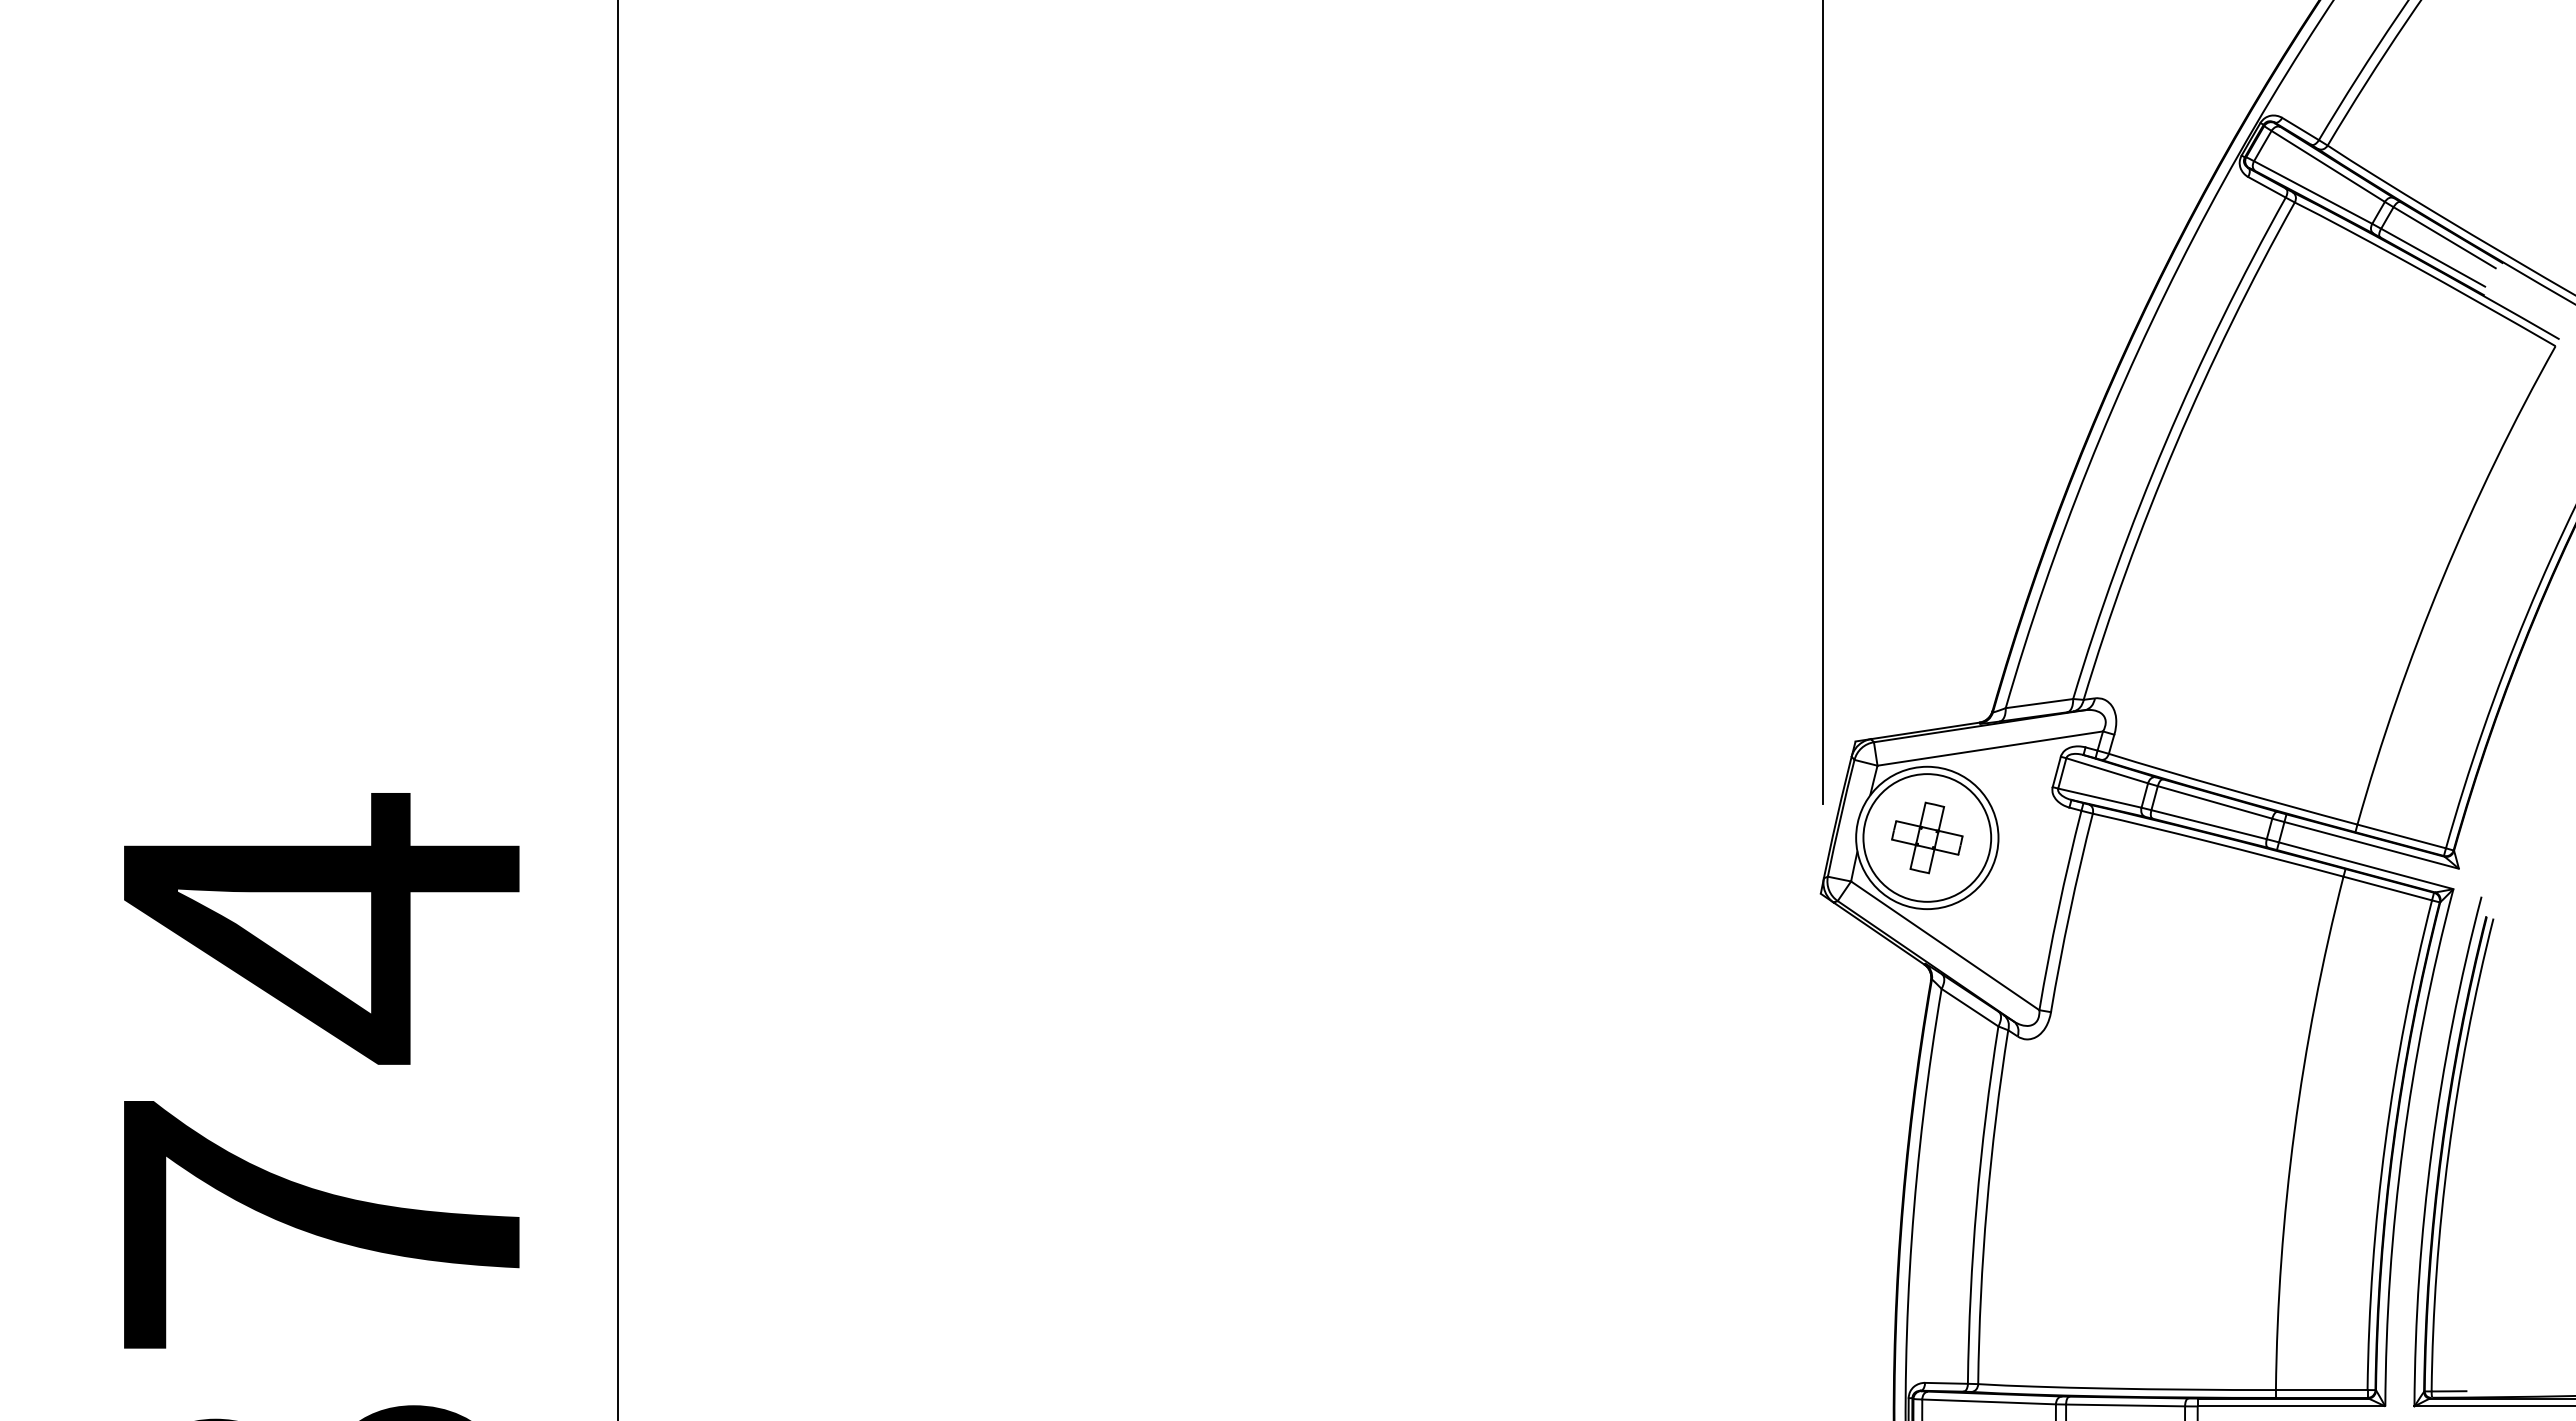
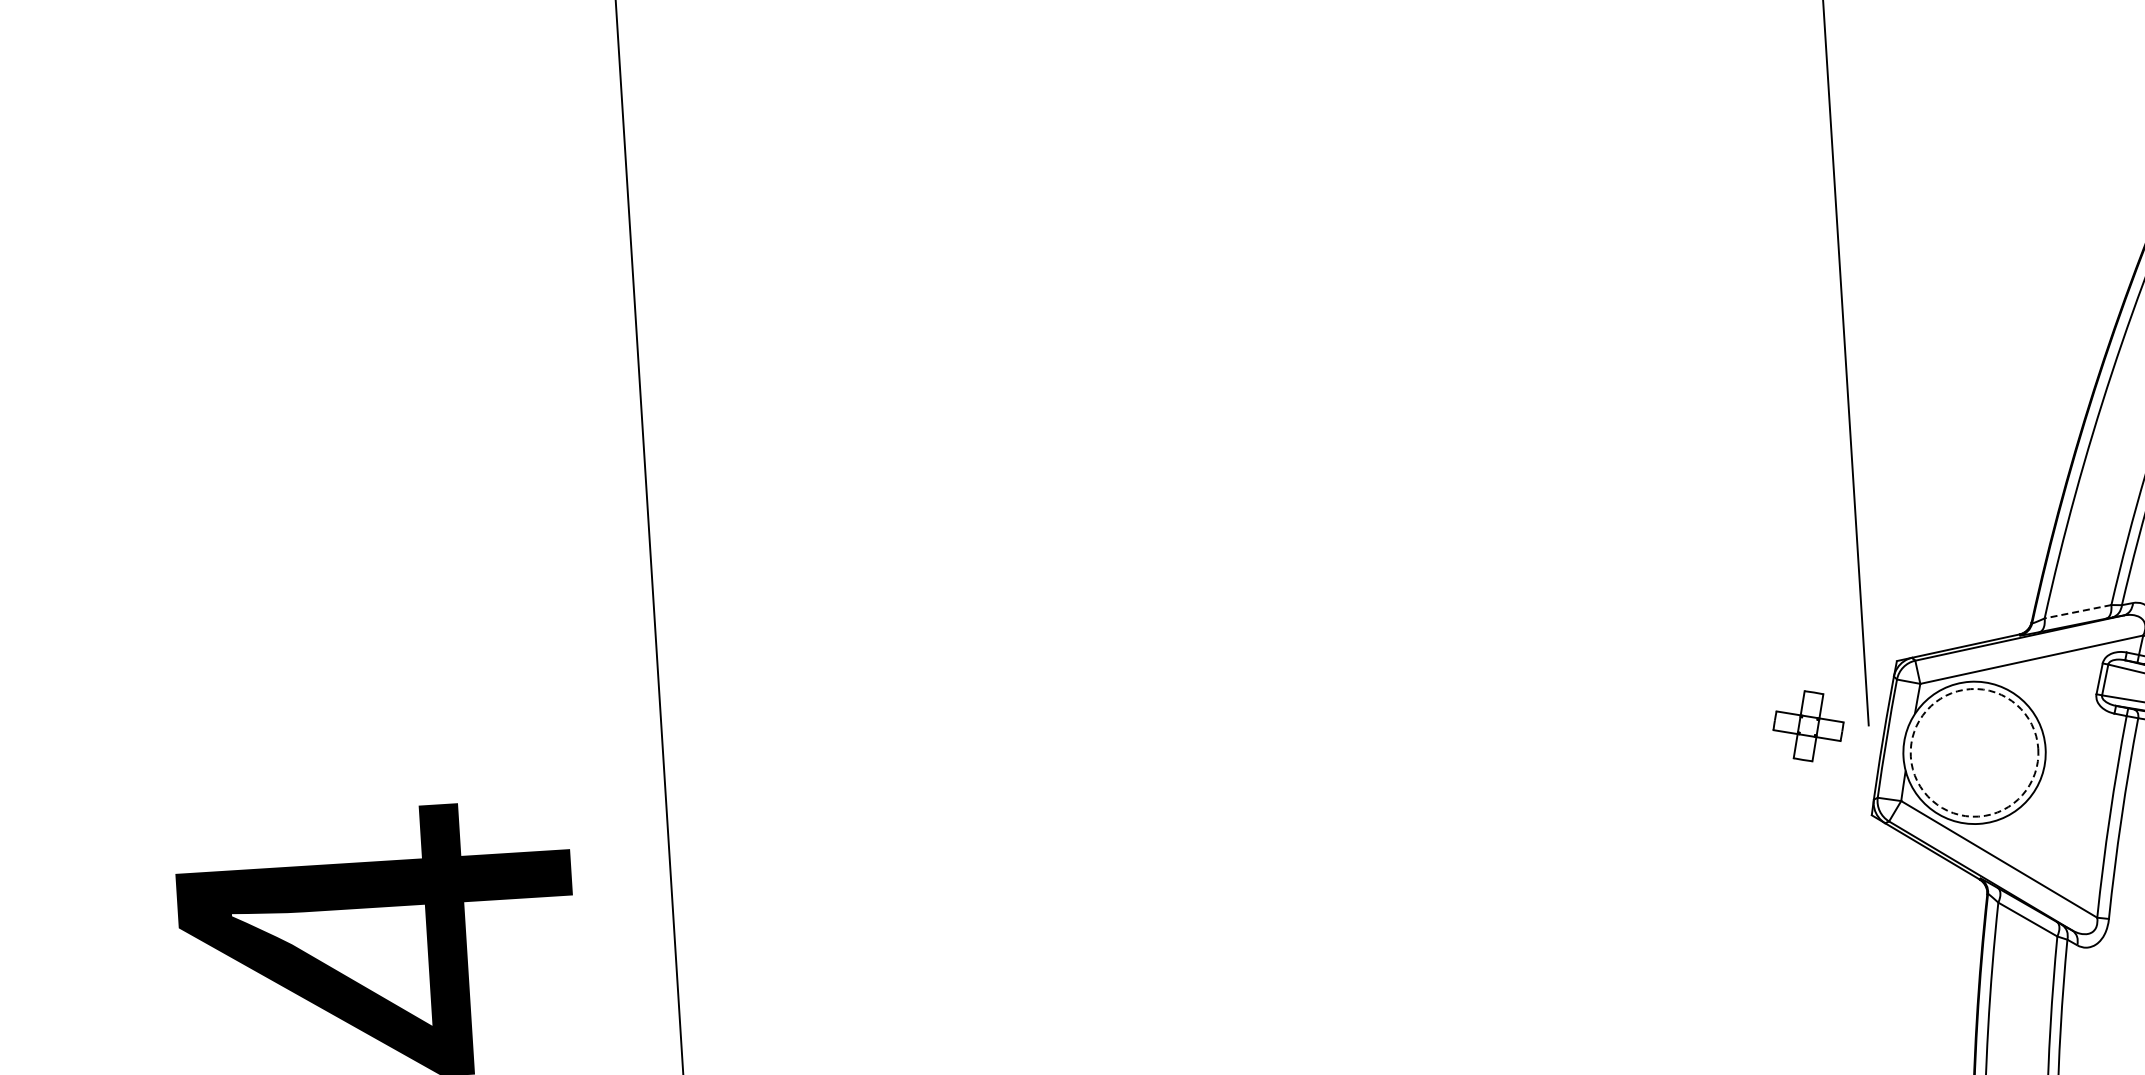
line: (2038, 703) -> (2077, 611), solid -> dashed
circle: (1927, 837) -> (1974, 752), solid -> dashed
part: (1927, 837) -> (1808, 725), moved

